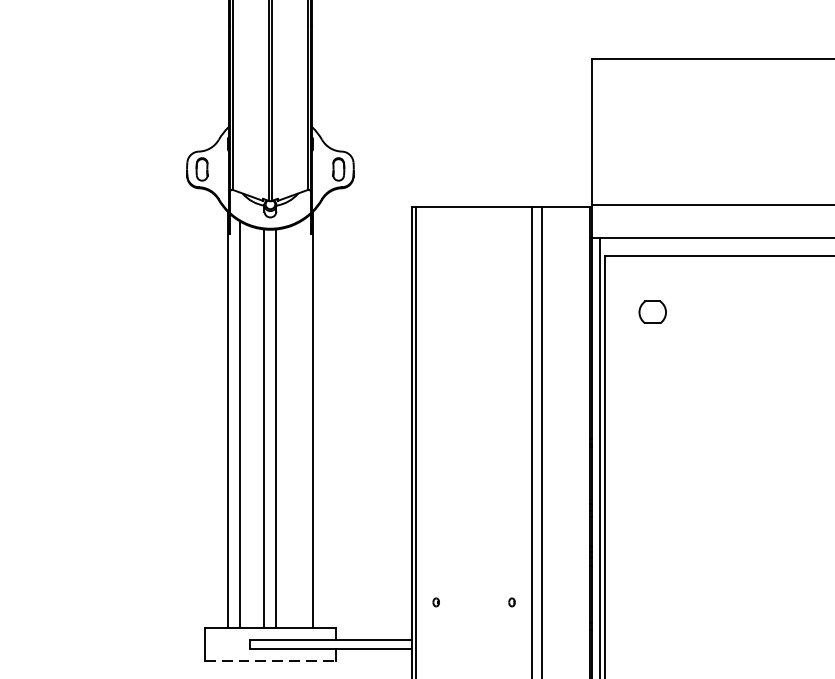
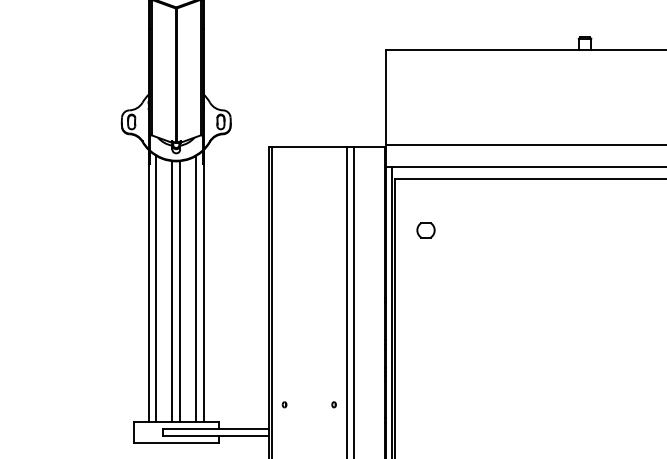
part: (651, 312) -> (425, 230), moved
line: (301, 424) -> (196, 288), added
line: (270, 661) -> (176, 443), dashed -> solid

